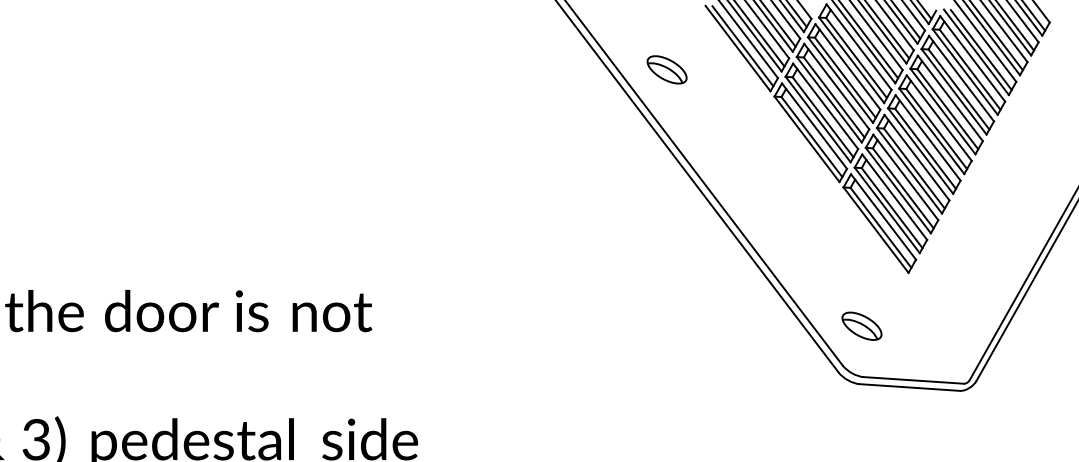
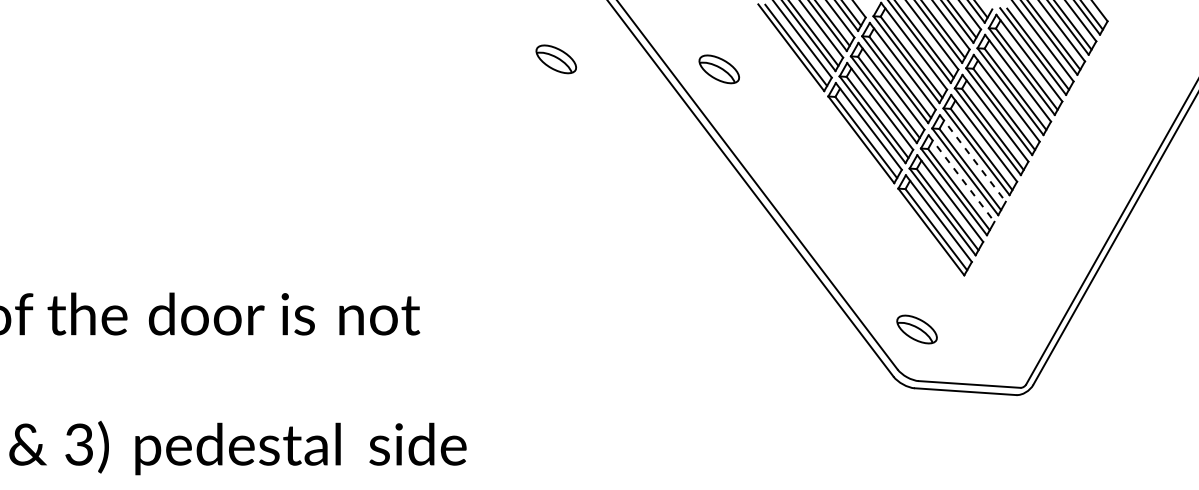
part: (505, 60) -> (555, 59), added
line: (917, 157) -> (973, 158), solid -> dashed
line: (905, 177) -> (961, 178), solid -> dashed

